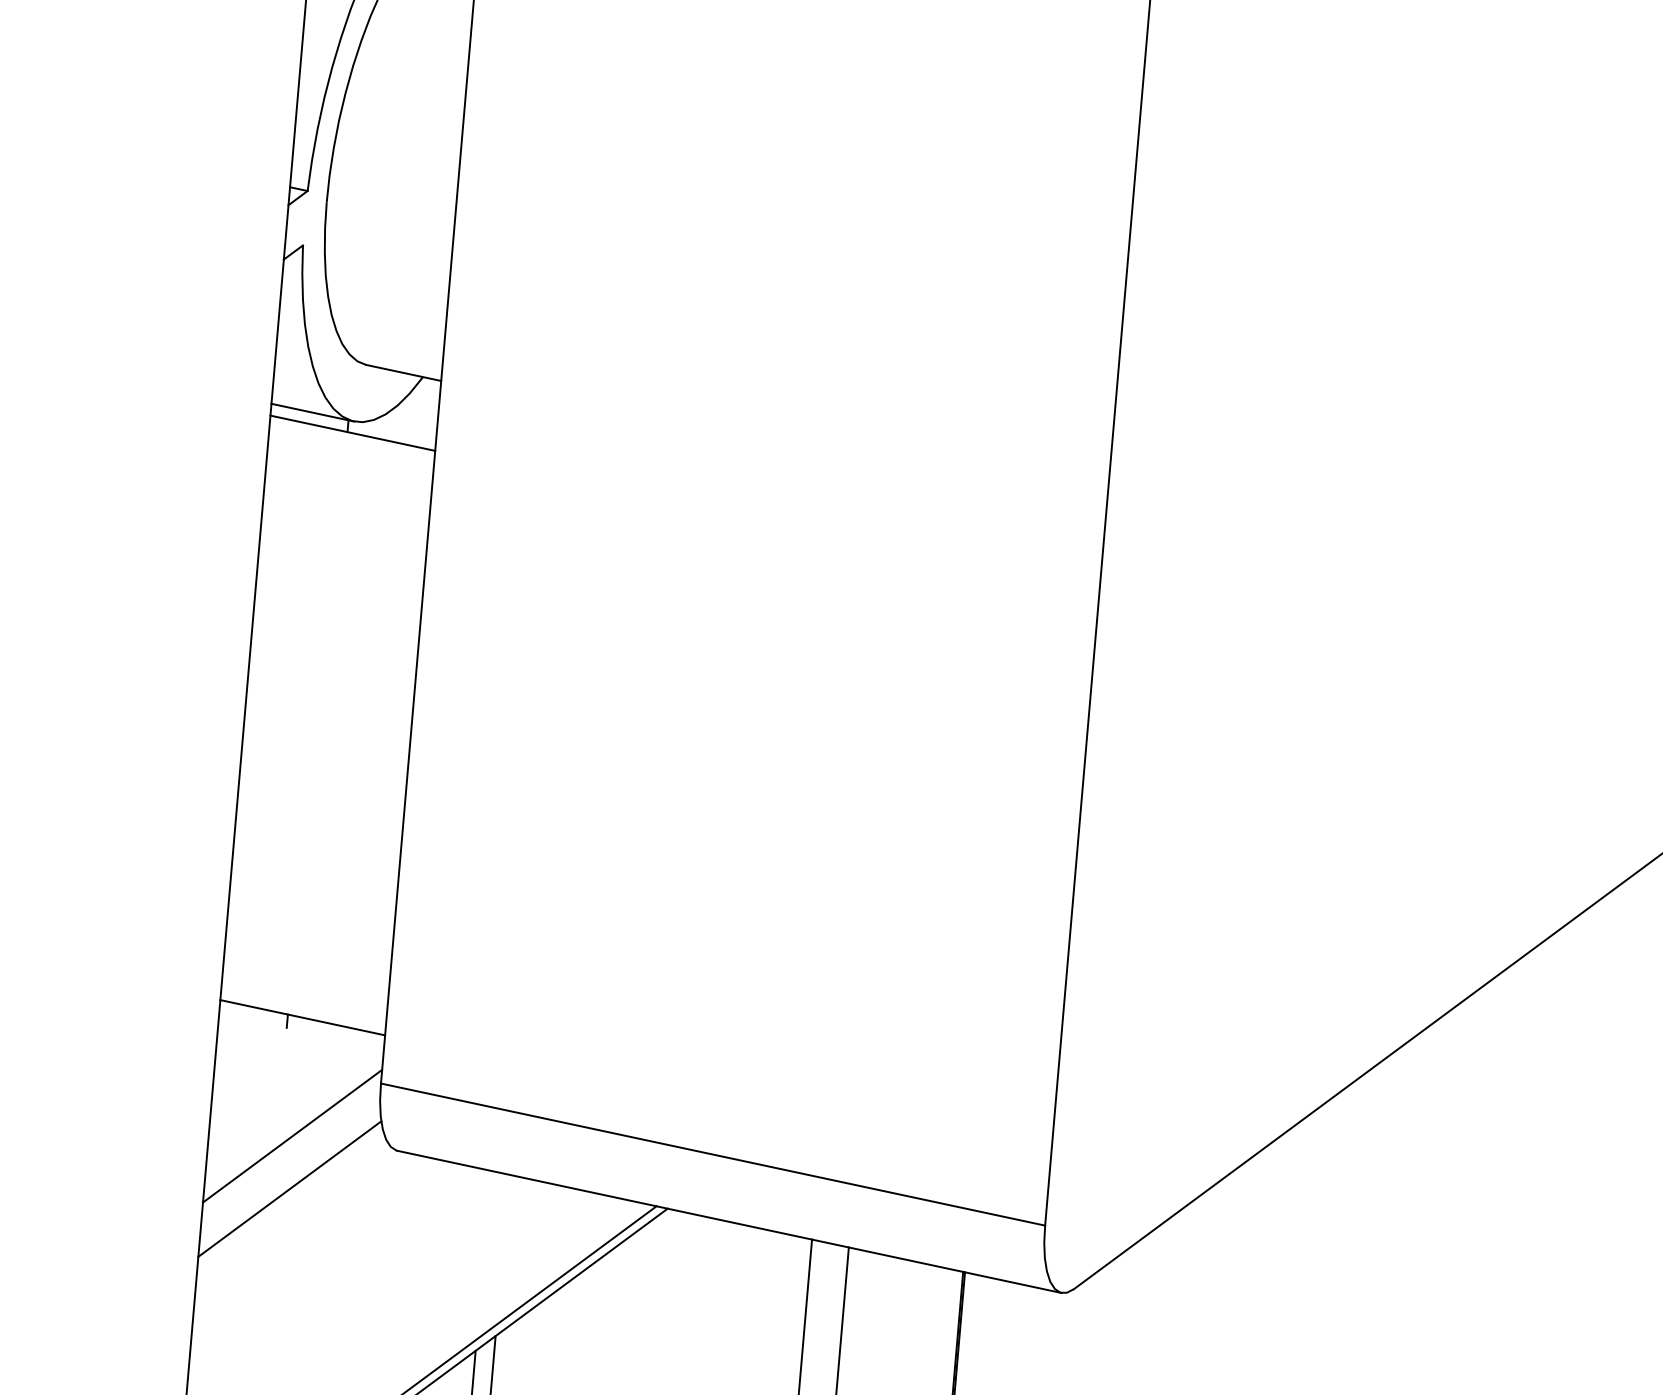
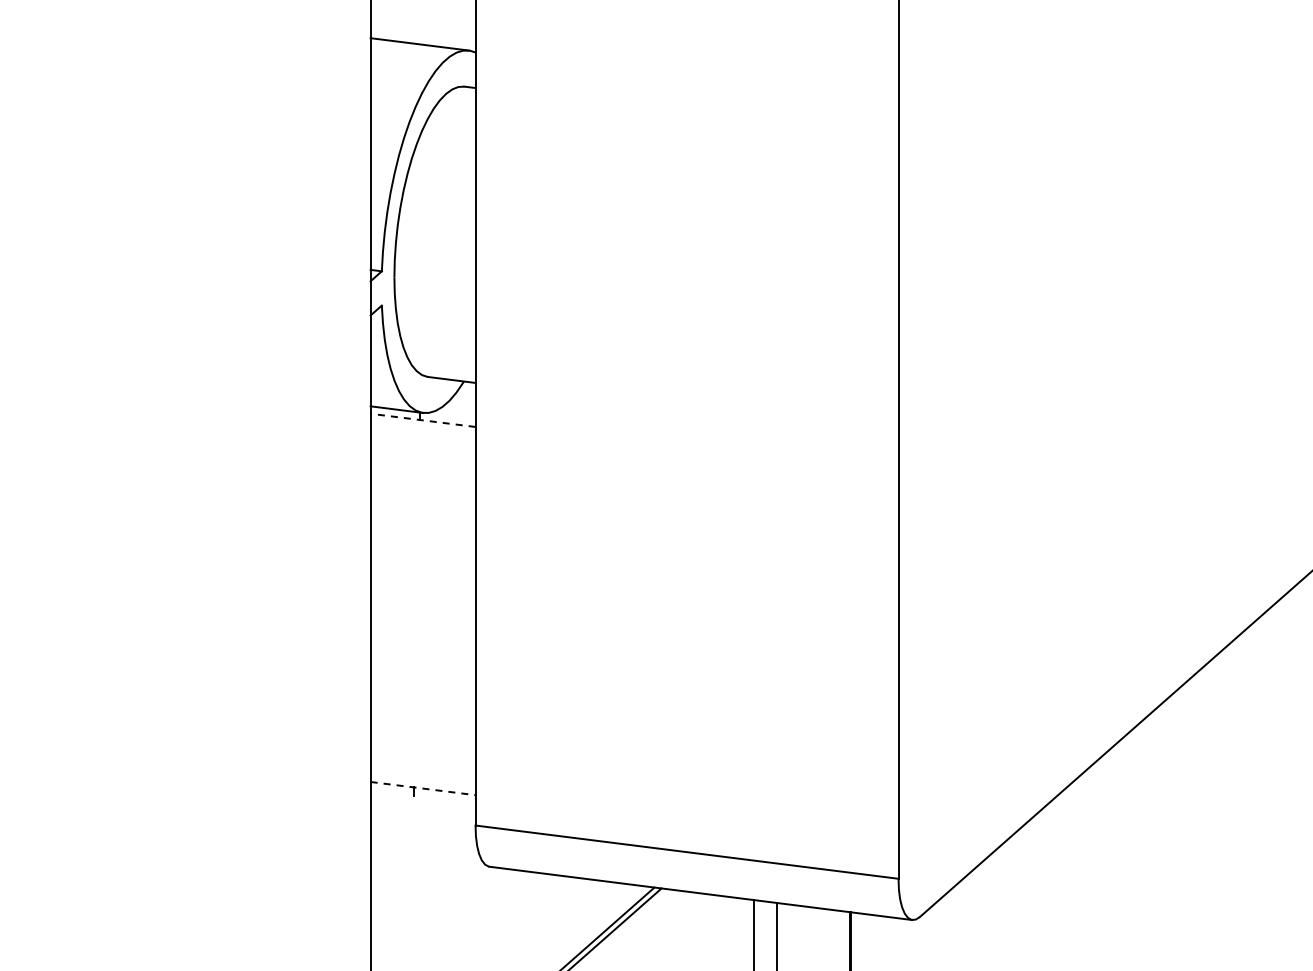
line: (353, 433) -> (423, 420), solid -> dashed
line: (303, 1017) -> (423, 788), solid -> dashed
line: (291, 1134) -> (422, 862), removed
line: (288, 1189) -> (423, 896), removed

